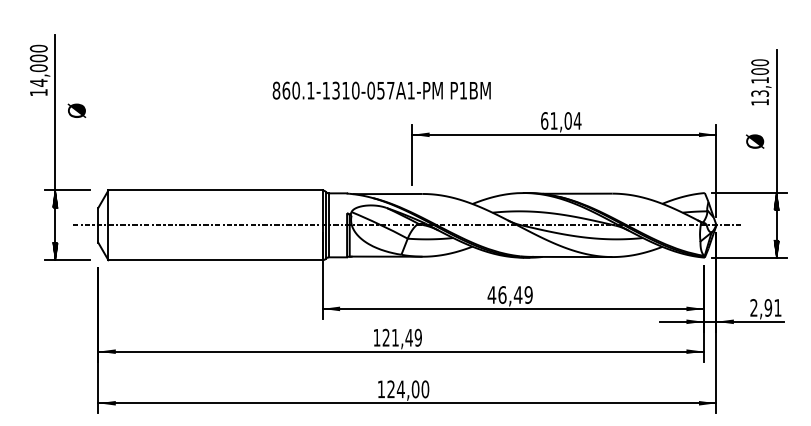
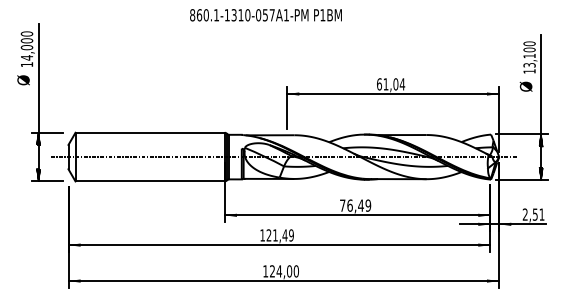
text: (381, 91) -> (265, 15), moved
text: (76, 111) -> (23, 80), moved
text: (754, 141) -> (525, 86), moved
text: (491, 294) -> (342, 205), 46,49 -> 76,49
text: (767, 307) -> (534, 214), 2,91 -> 2,51

